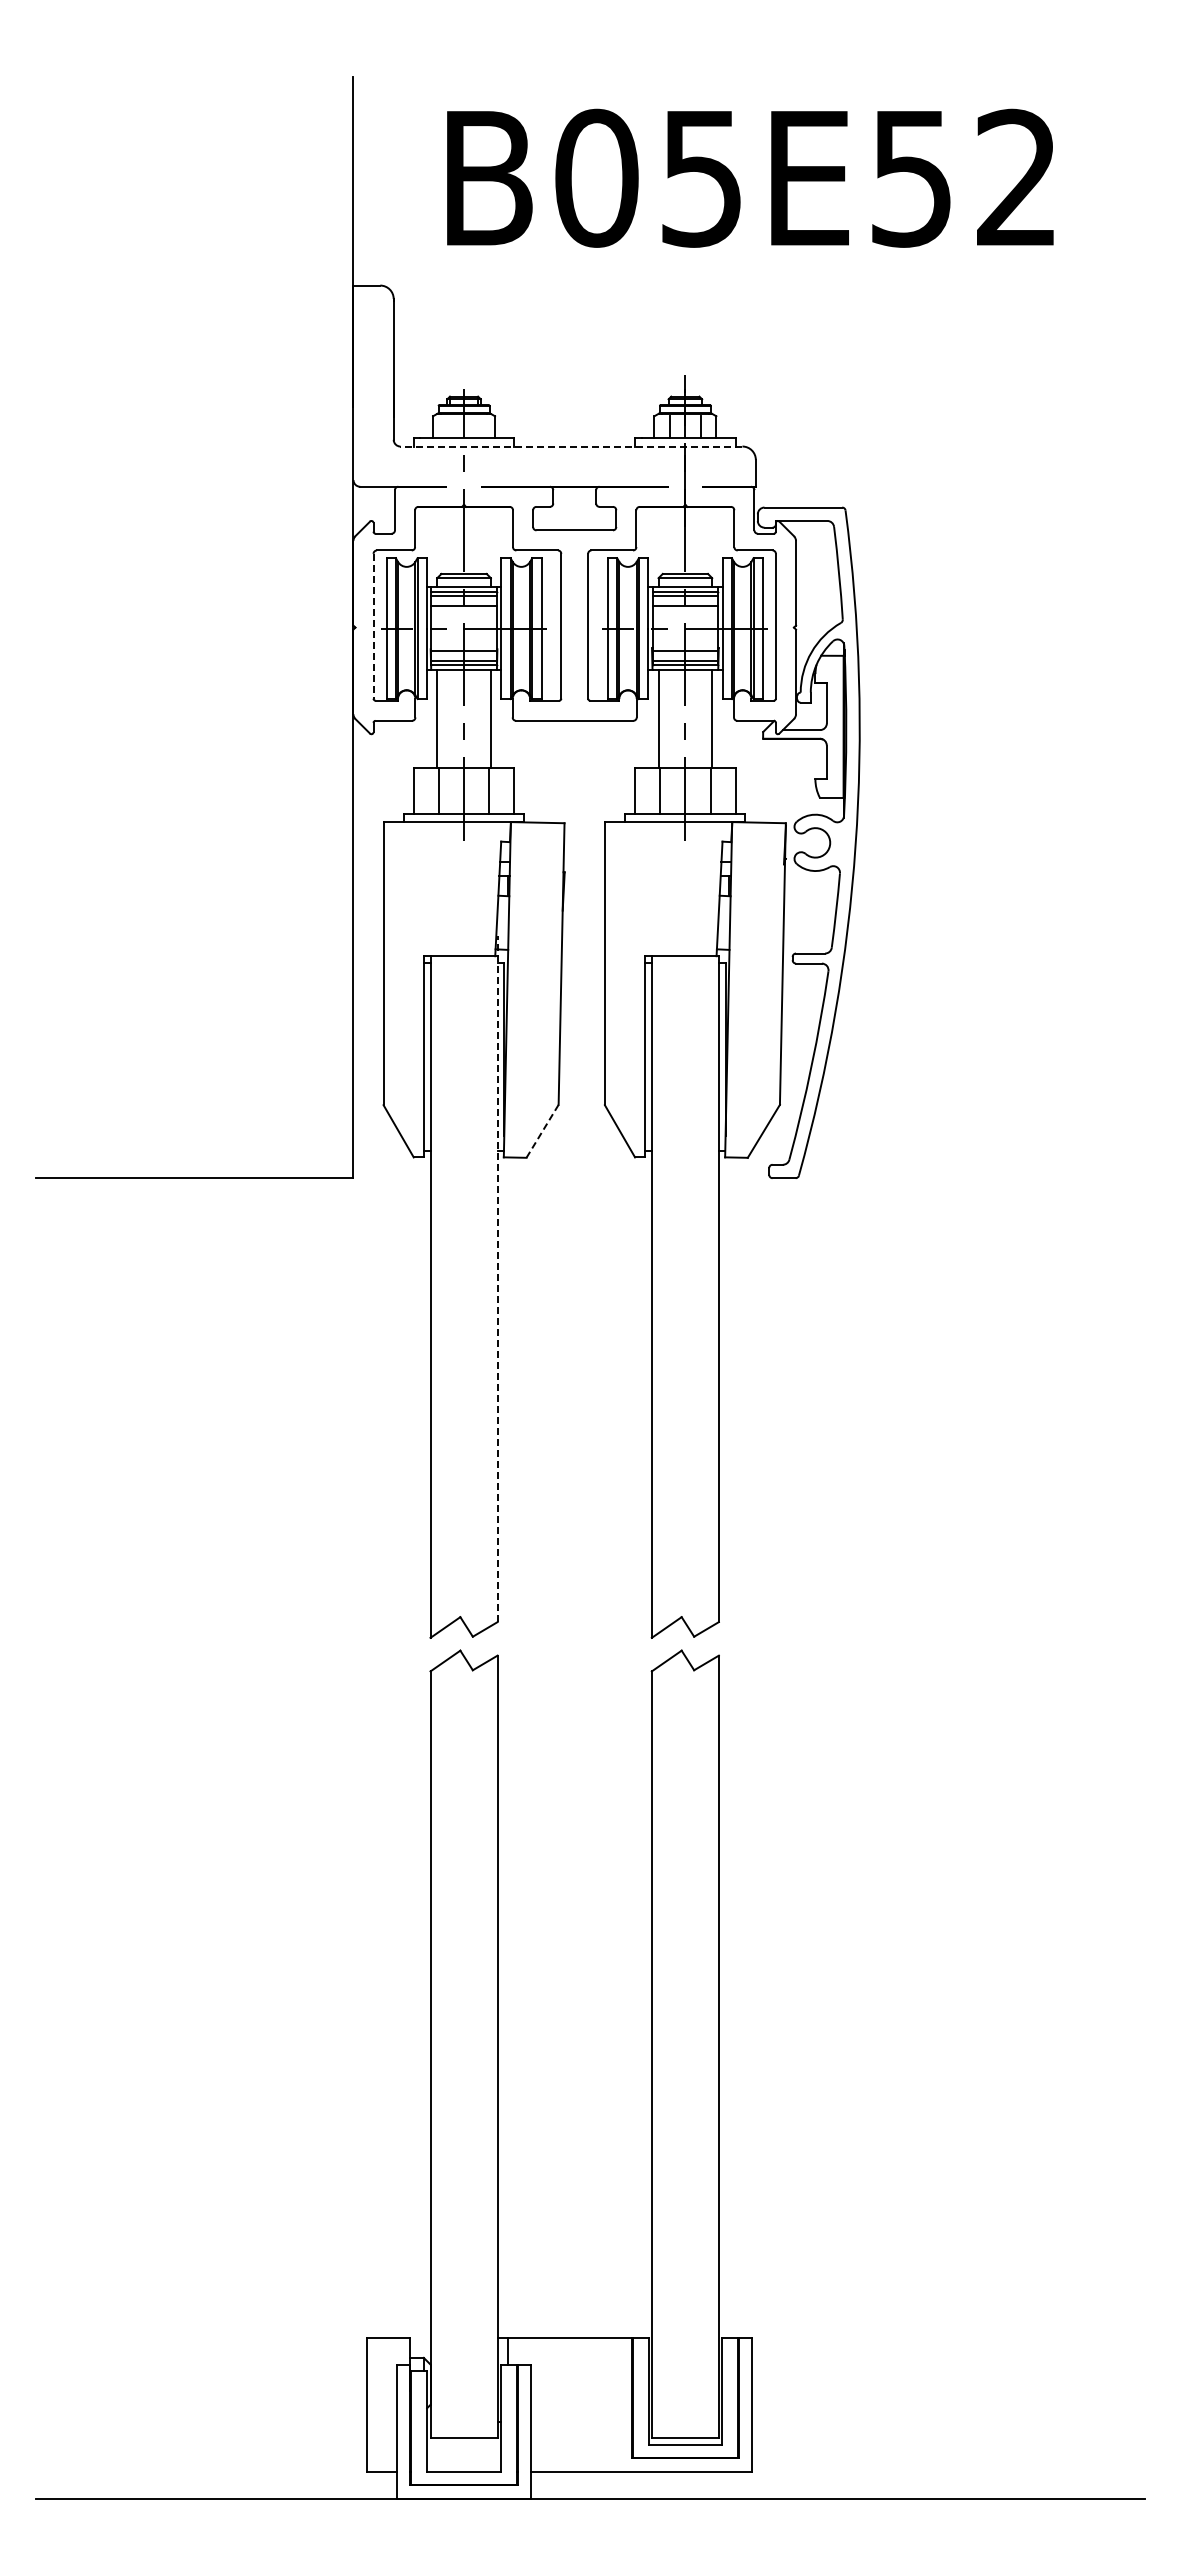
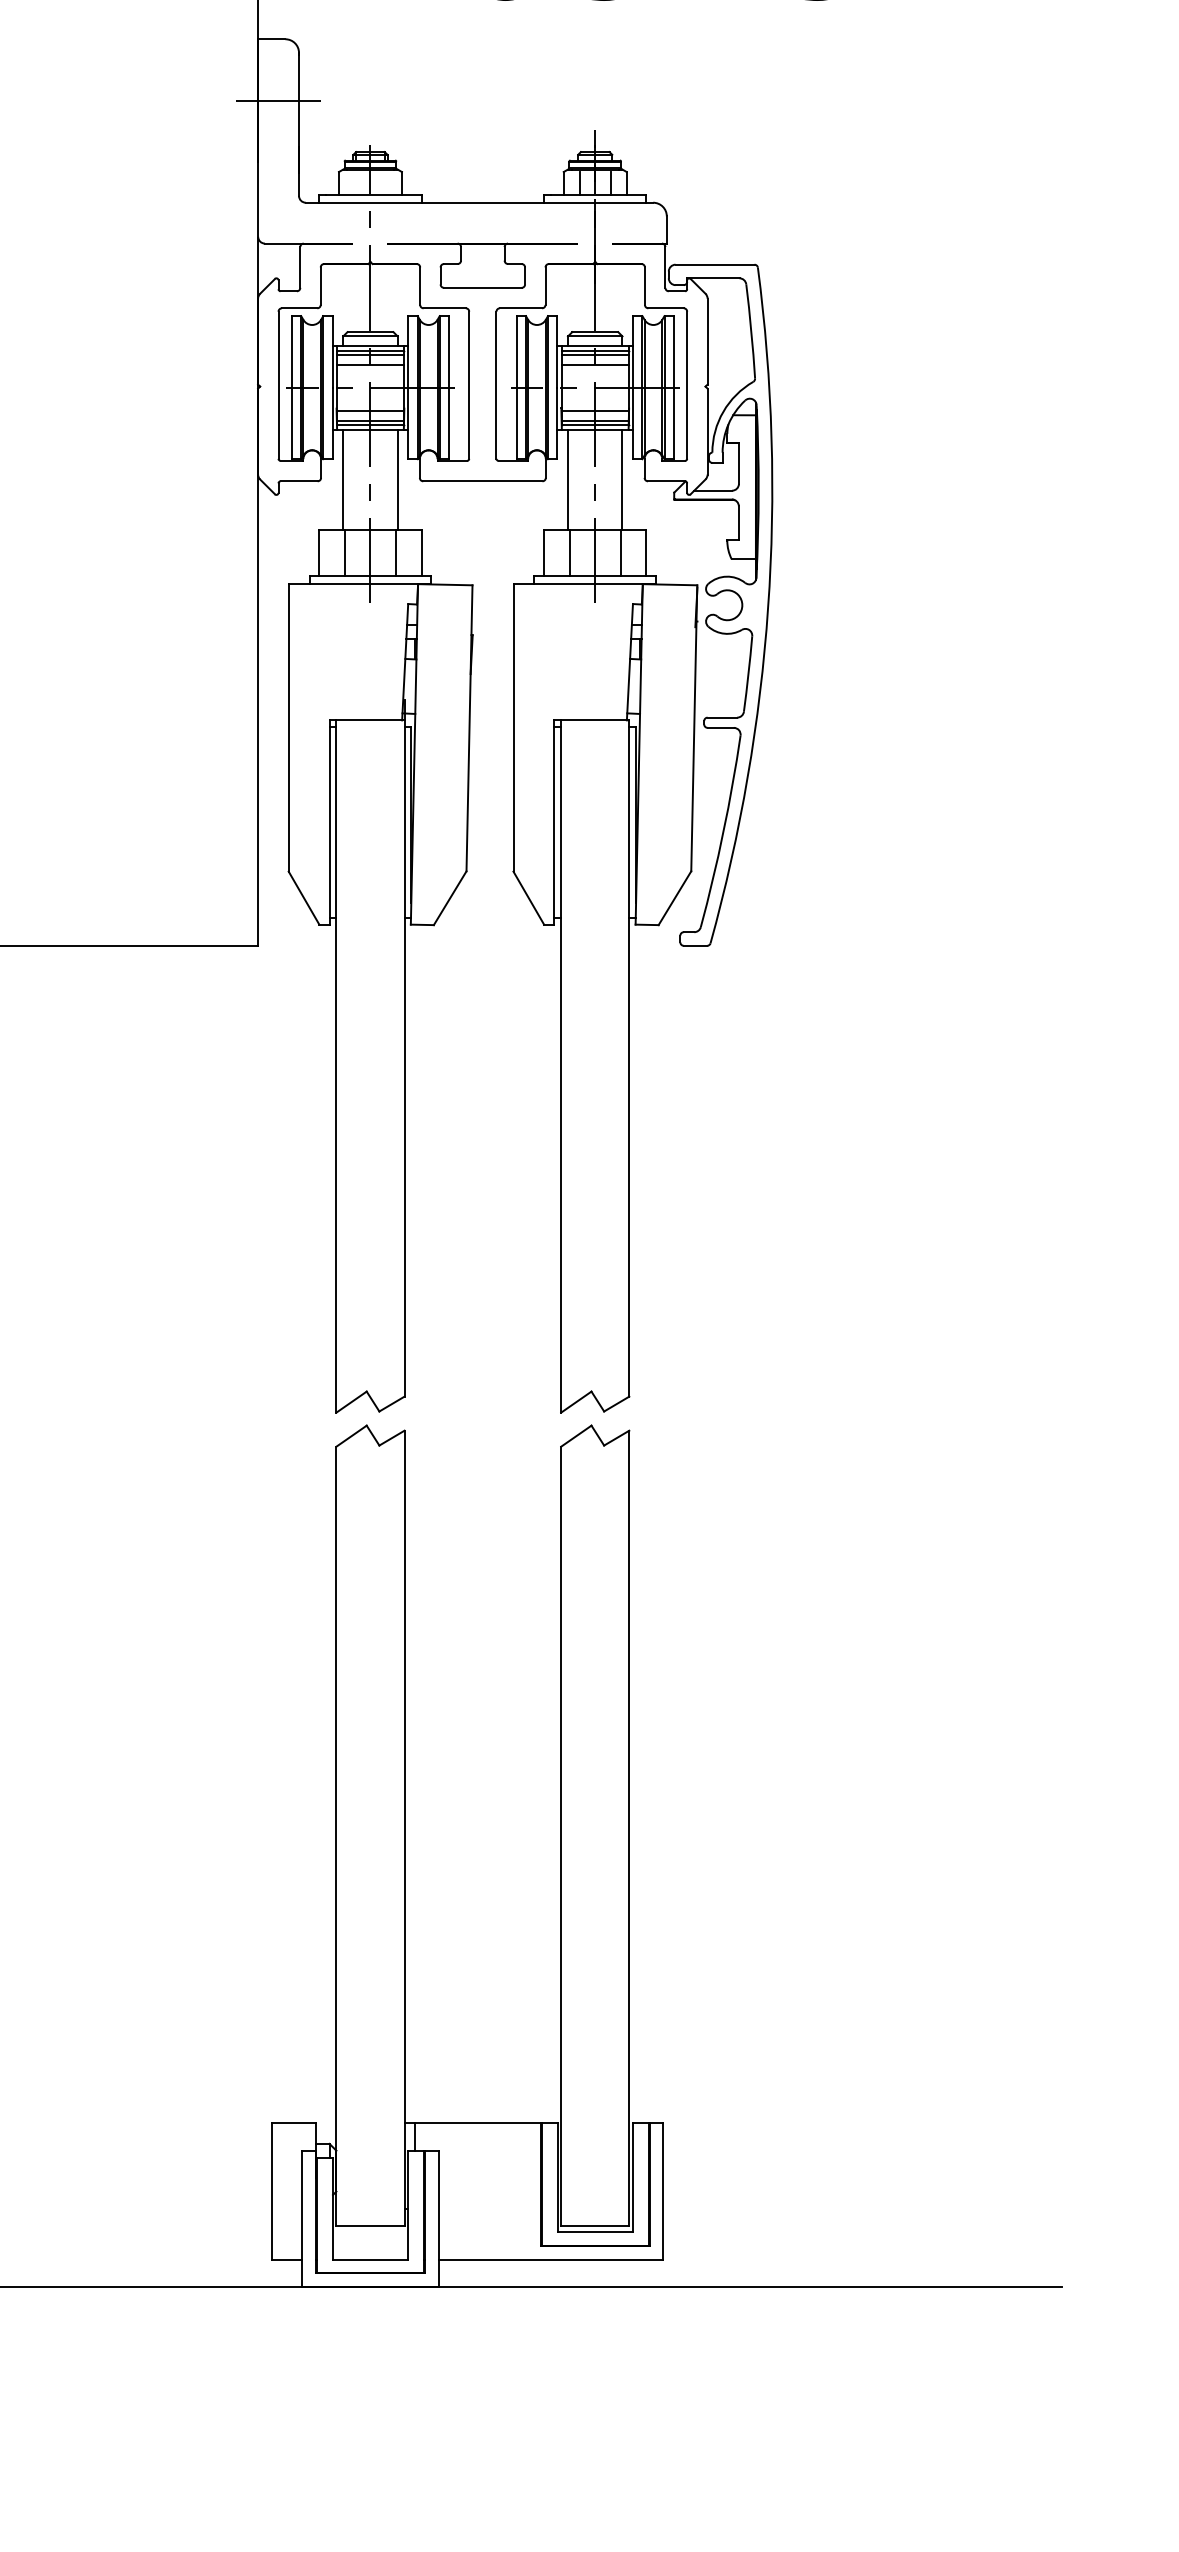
line: (373, 345) -> (278, 100), added
line: (570, 446) -> (478, 202), dashed -> solid
line: (373, 626) -> (278, 385), dashed -> solid
line: (542, 1131) -> (450, 898), dashed -> solid
line: (497, 1278) -> (404, 1047), dashed -> solid

